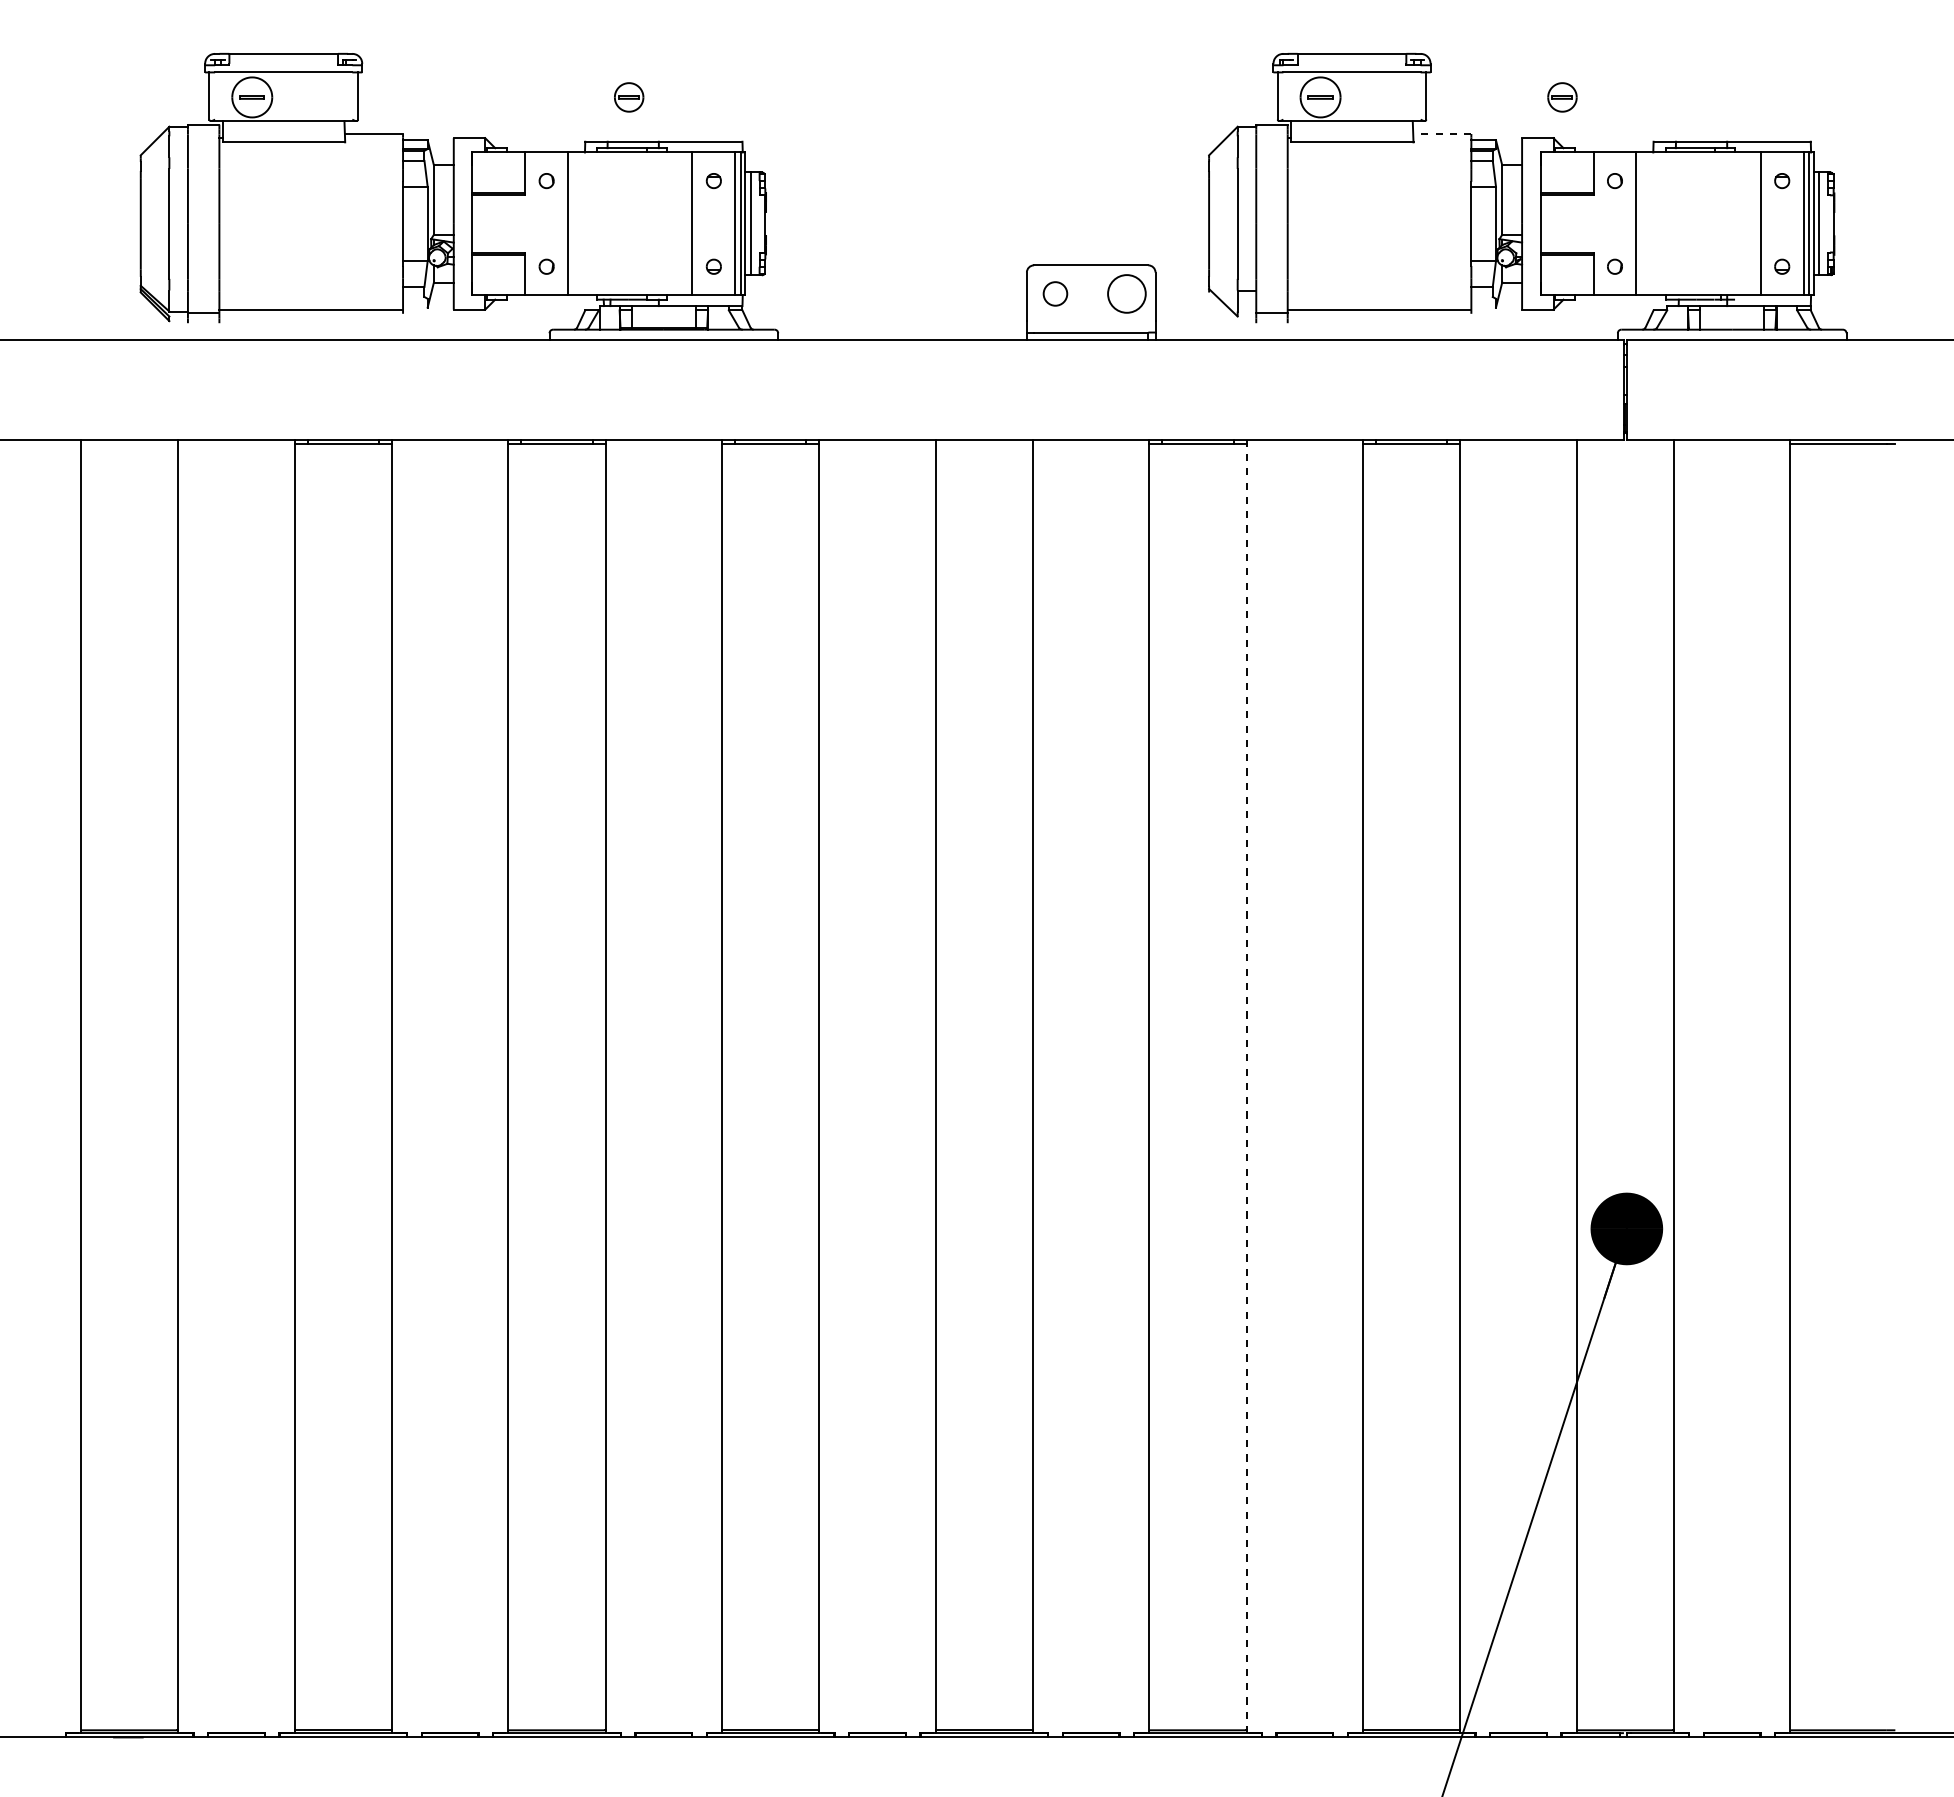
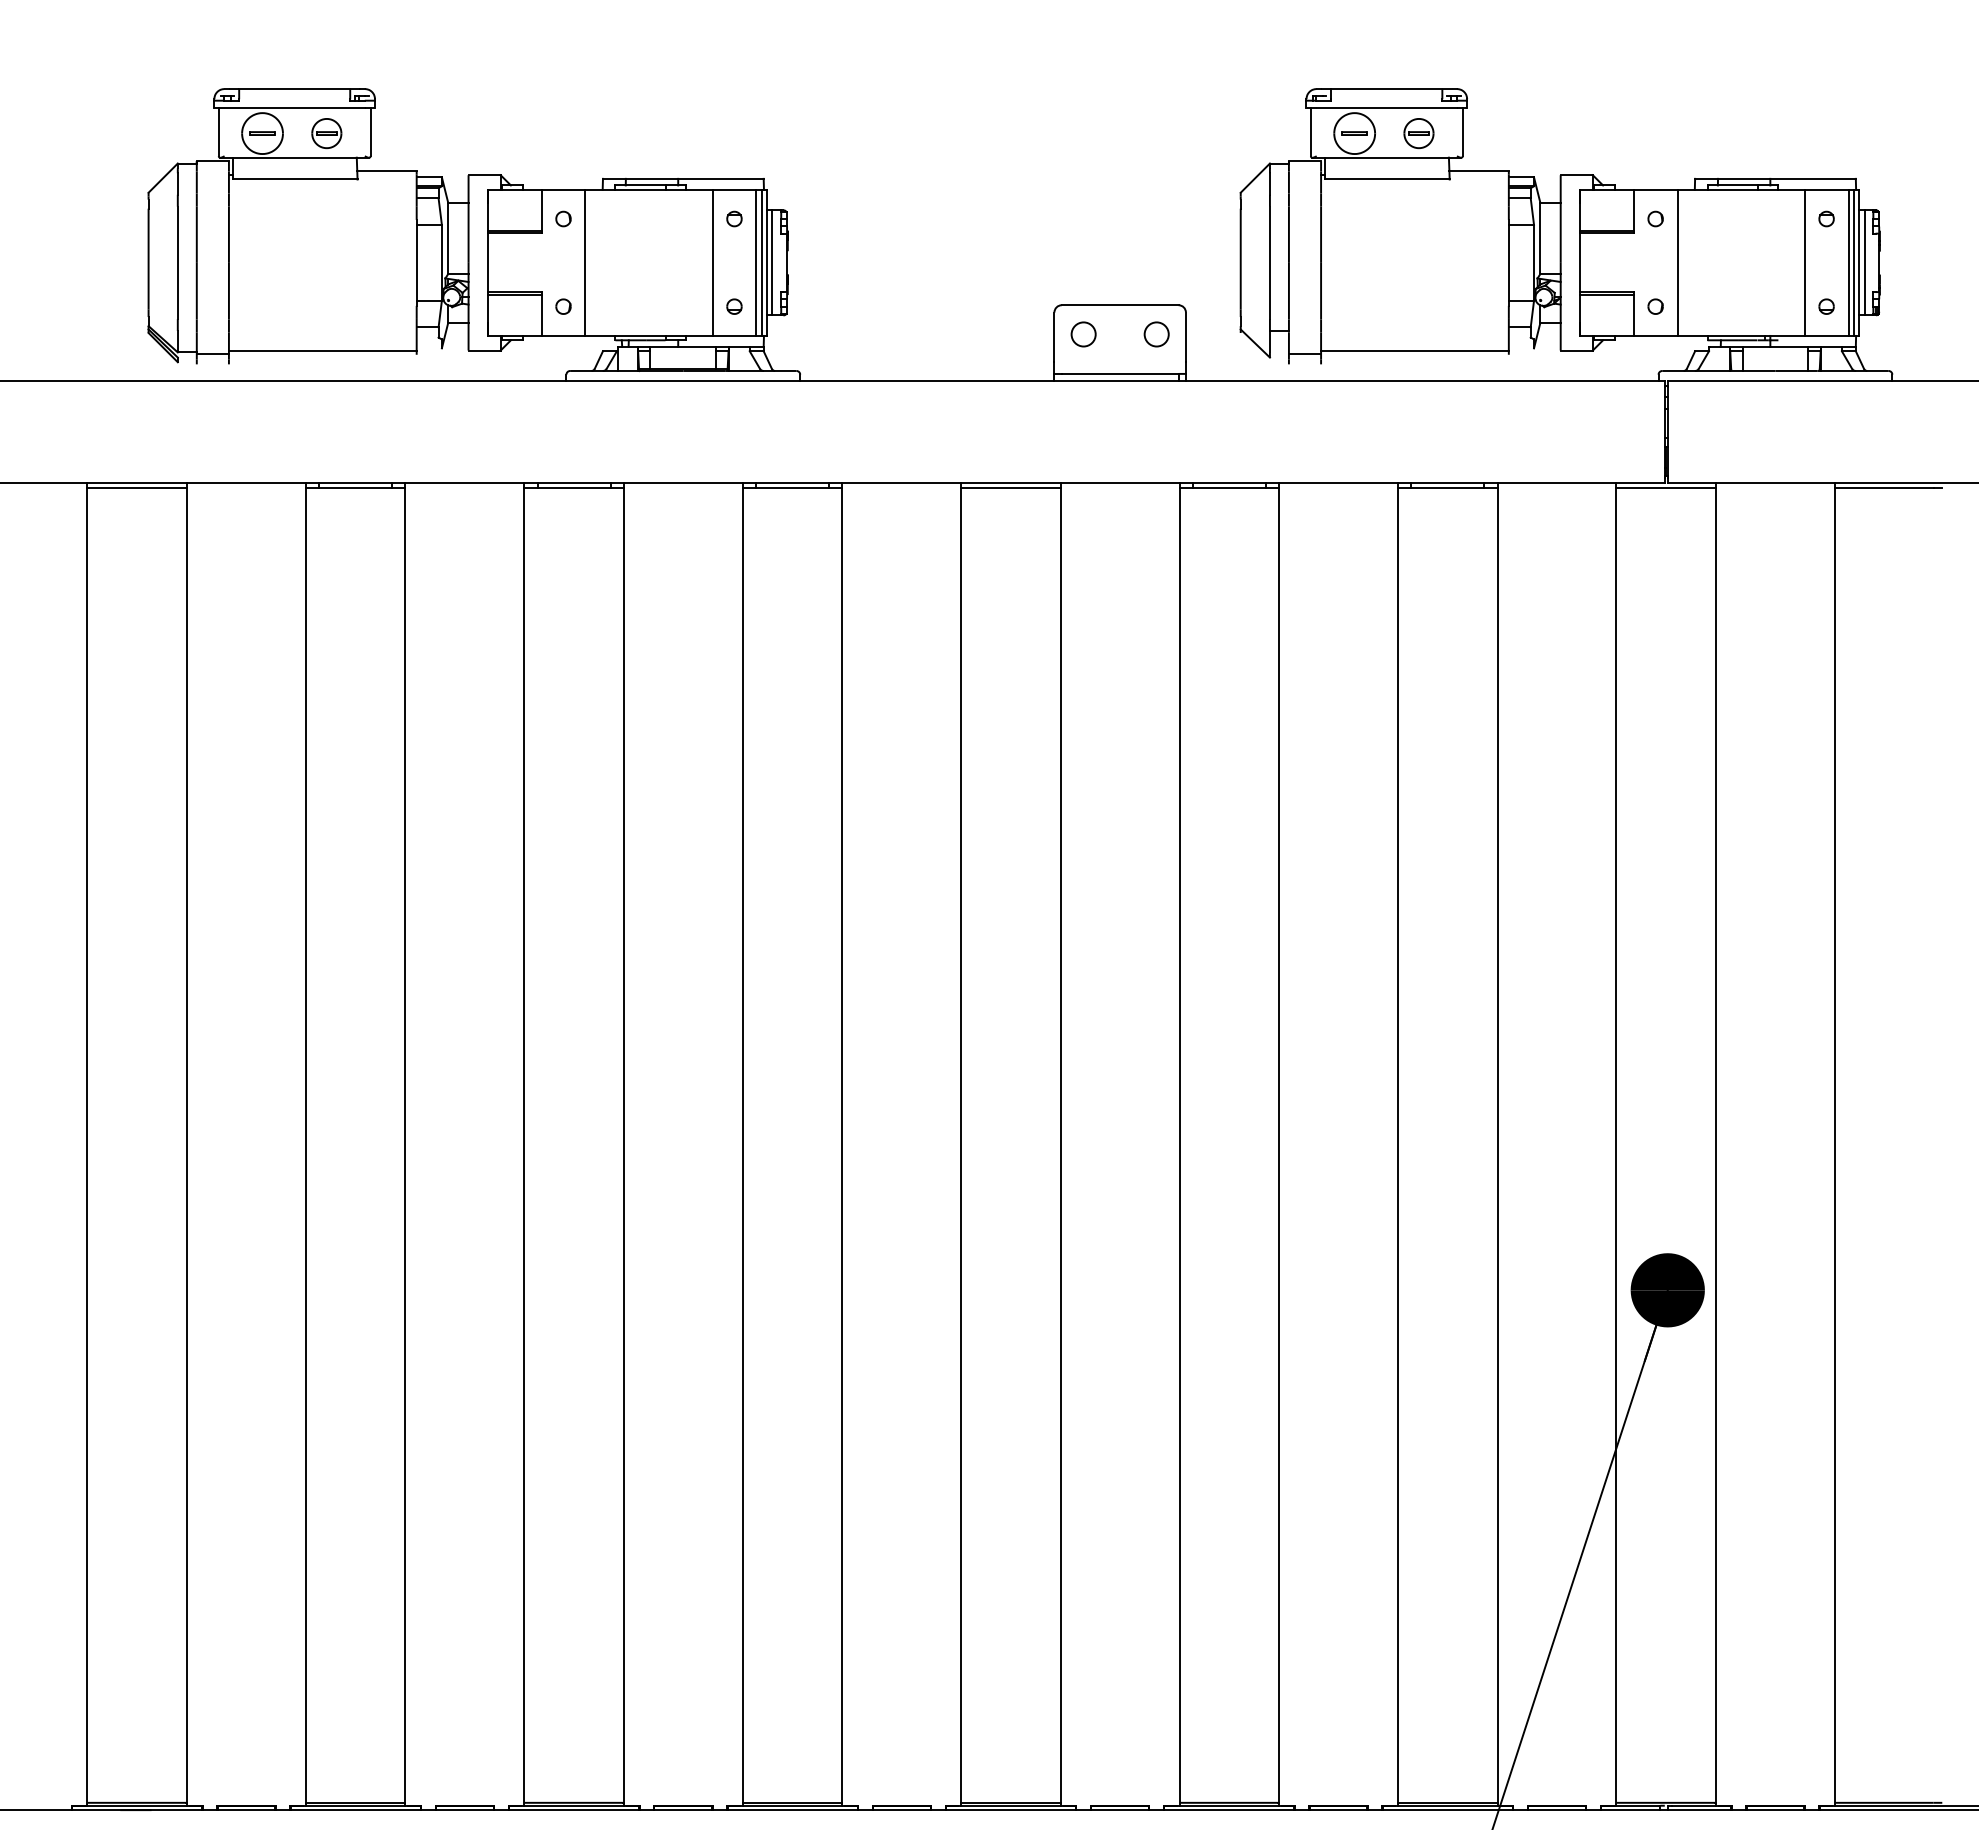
part: (629, 97) -> (327, 133), moved
part: (1562, 97) -> (1419, 133), moved
line: (1441, 134) -> (1478, 171), dashed -> solid
circle: (1126, 293) -> (1156, 334), size x0.62
line: (129, 444) -> (137, 488), added
line: (984, 444) -> (1011, 488), added
line: (1625, 444) -> (1666, 488), added
line: (1246, 1086) -> (1278, 1144), dashed -> solid

